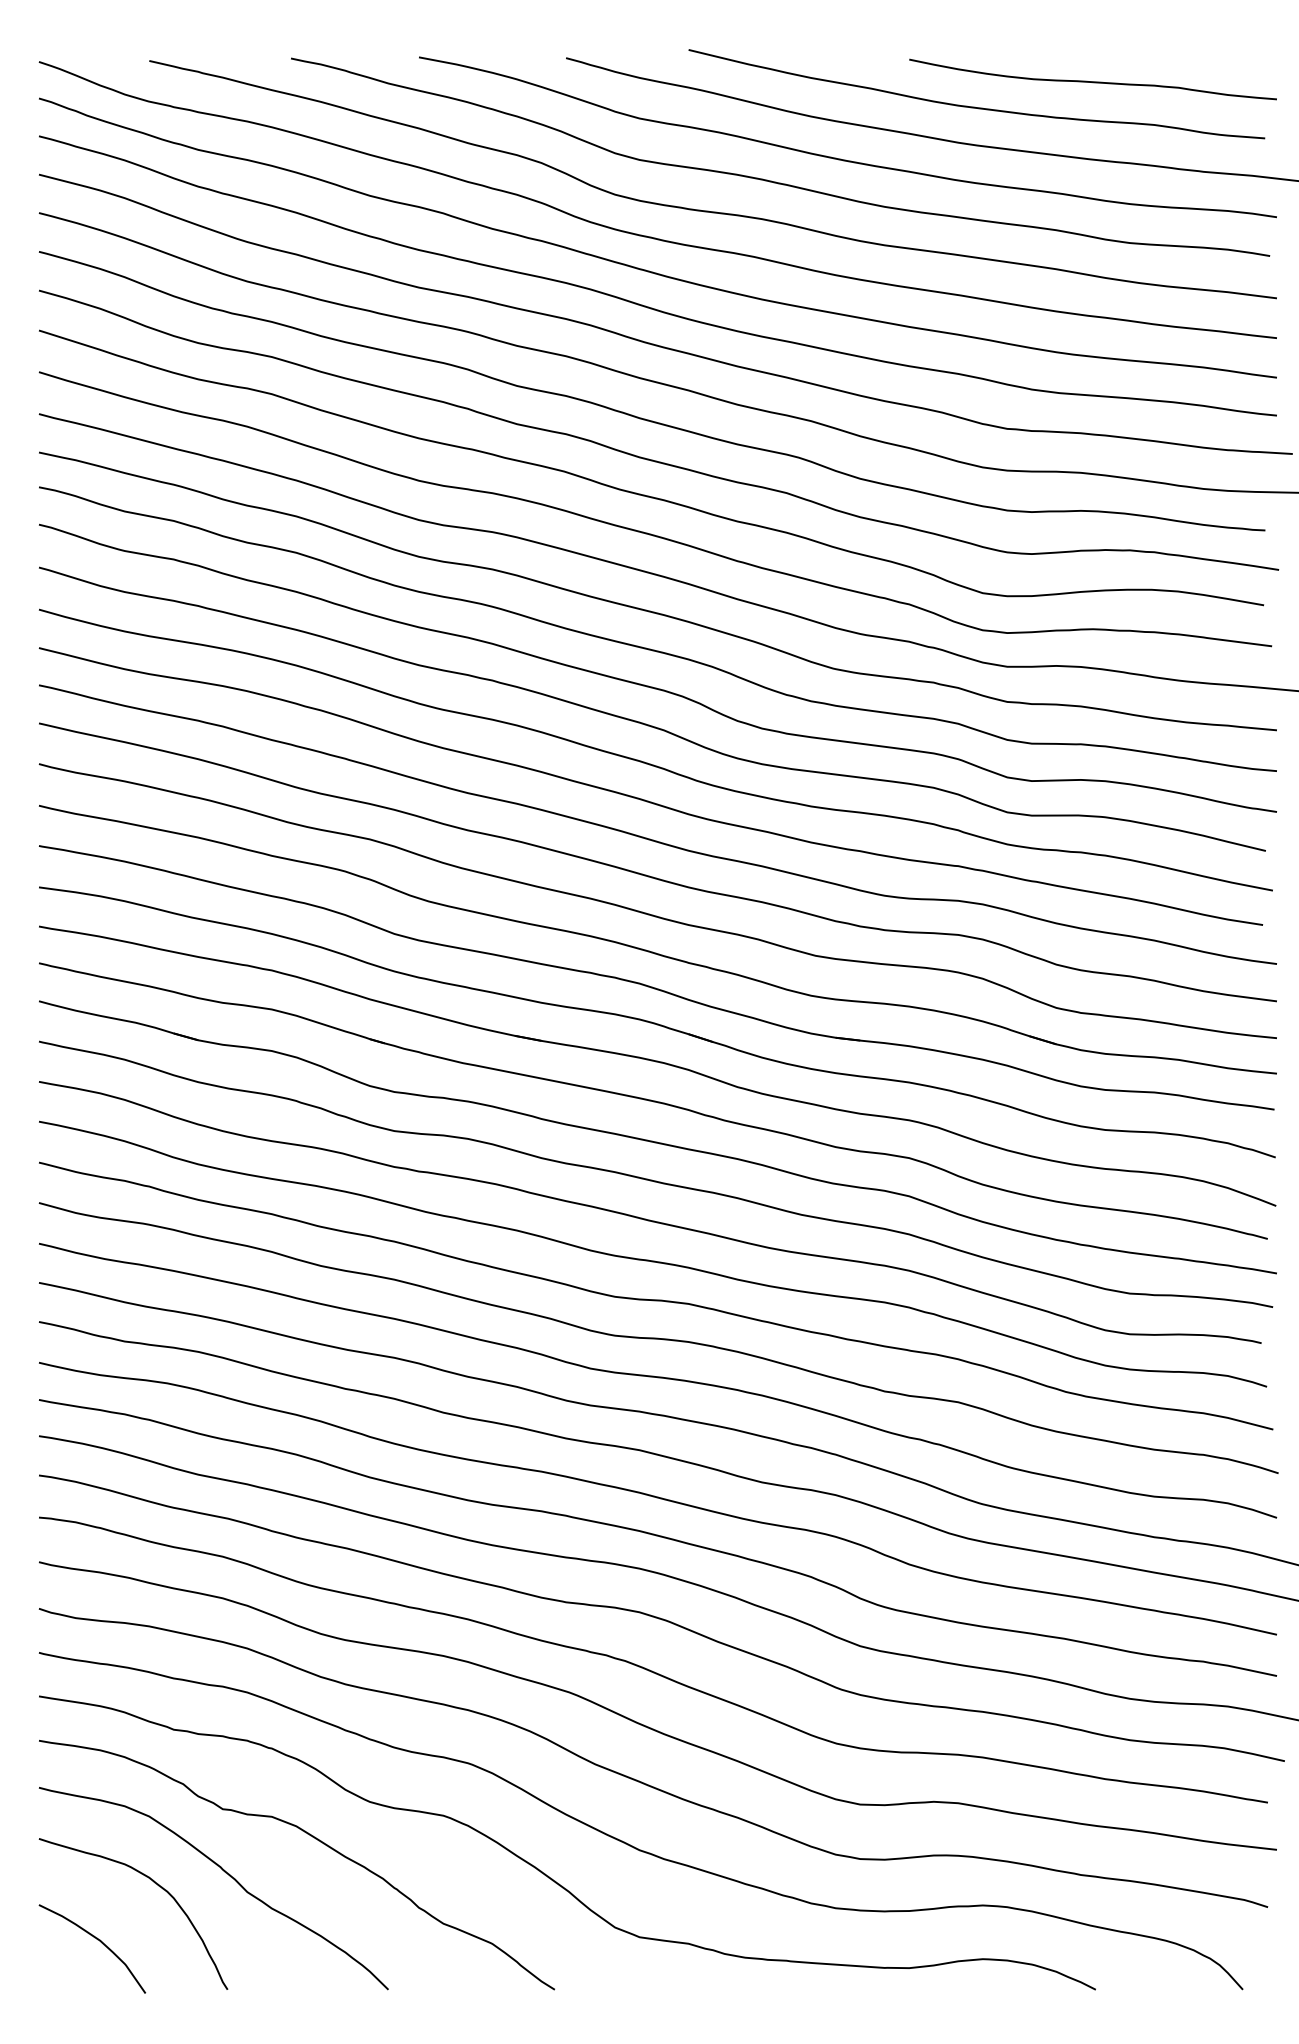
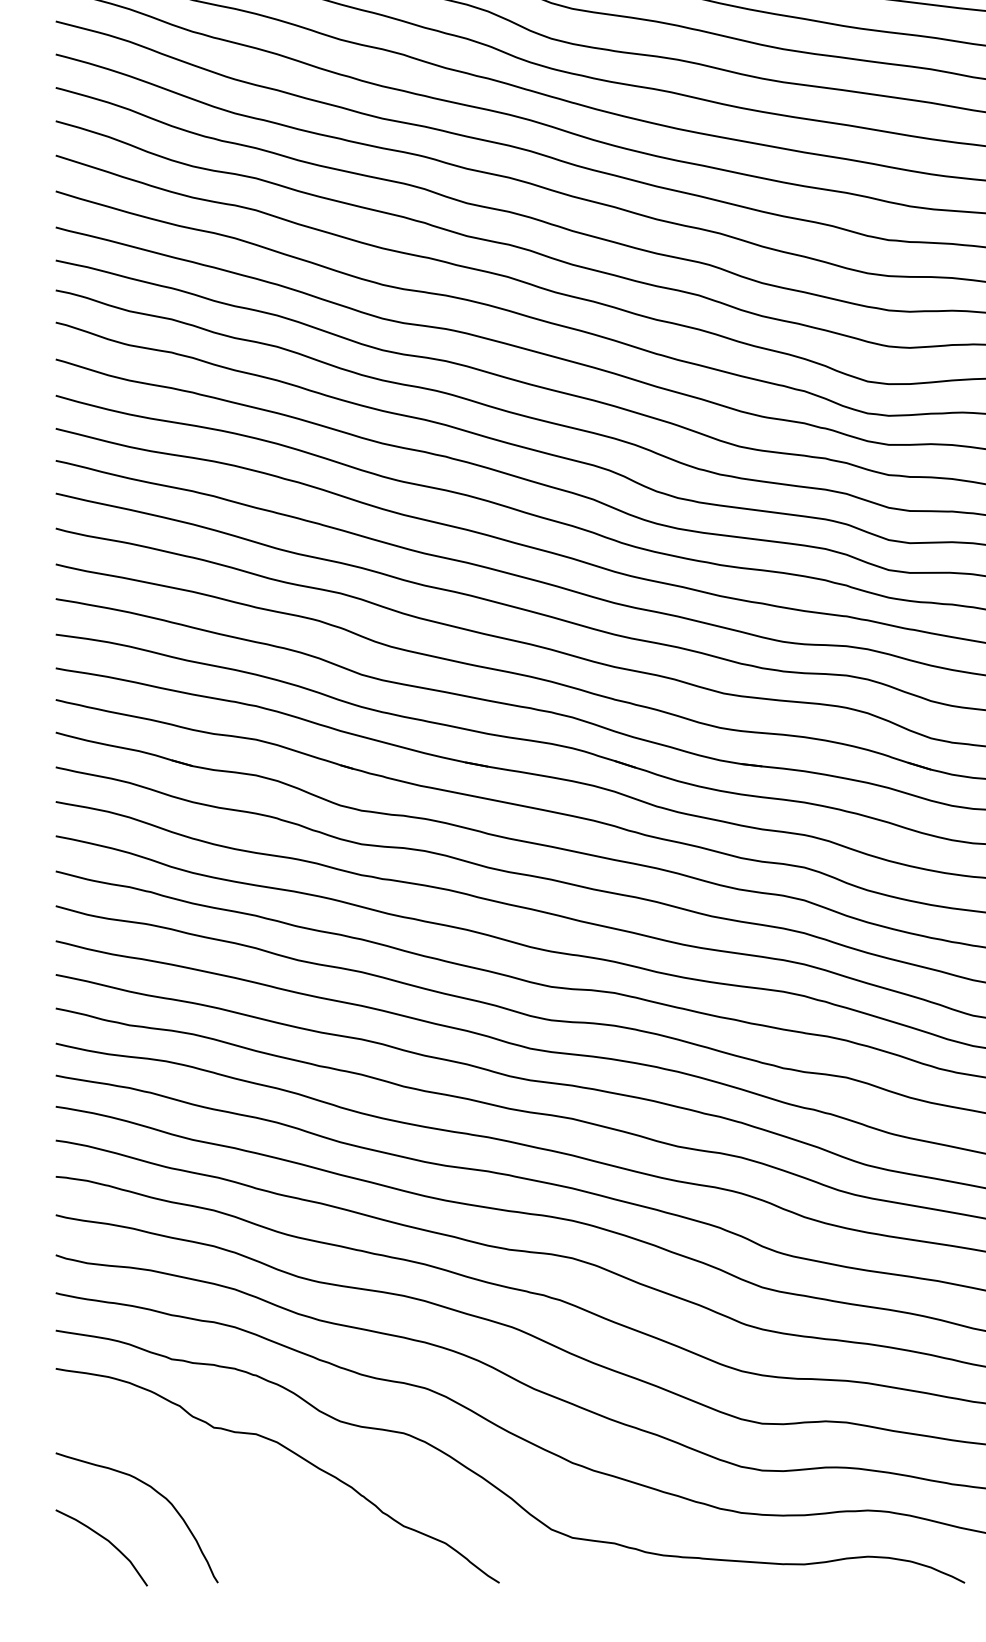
curve: (225, 1873) -> (216, 1483), removed

